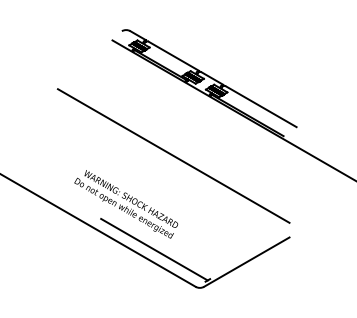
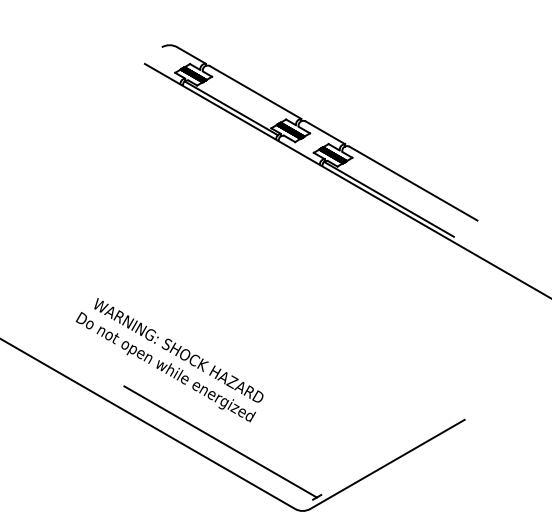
line: (173, 155) -> (255, 271), removed

